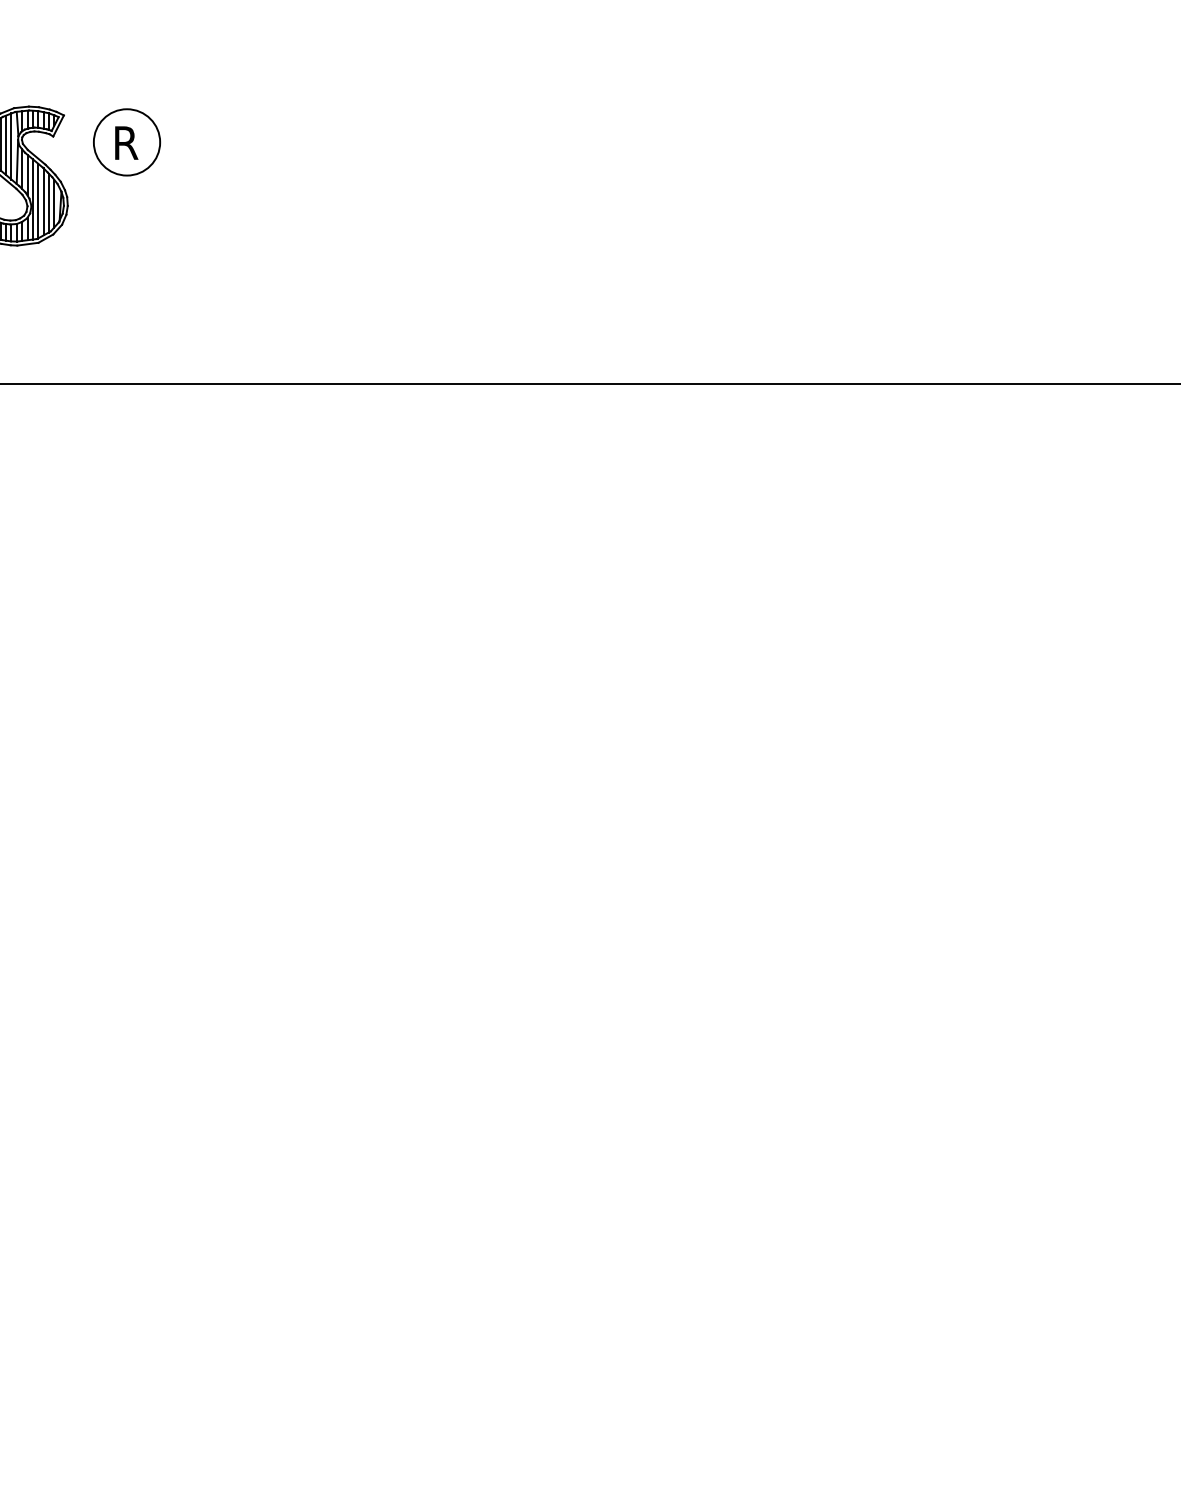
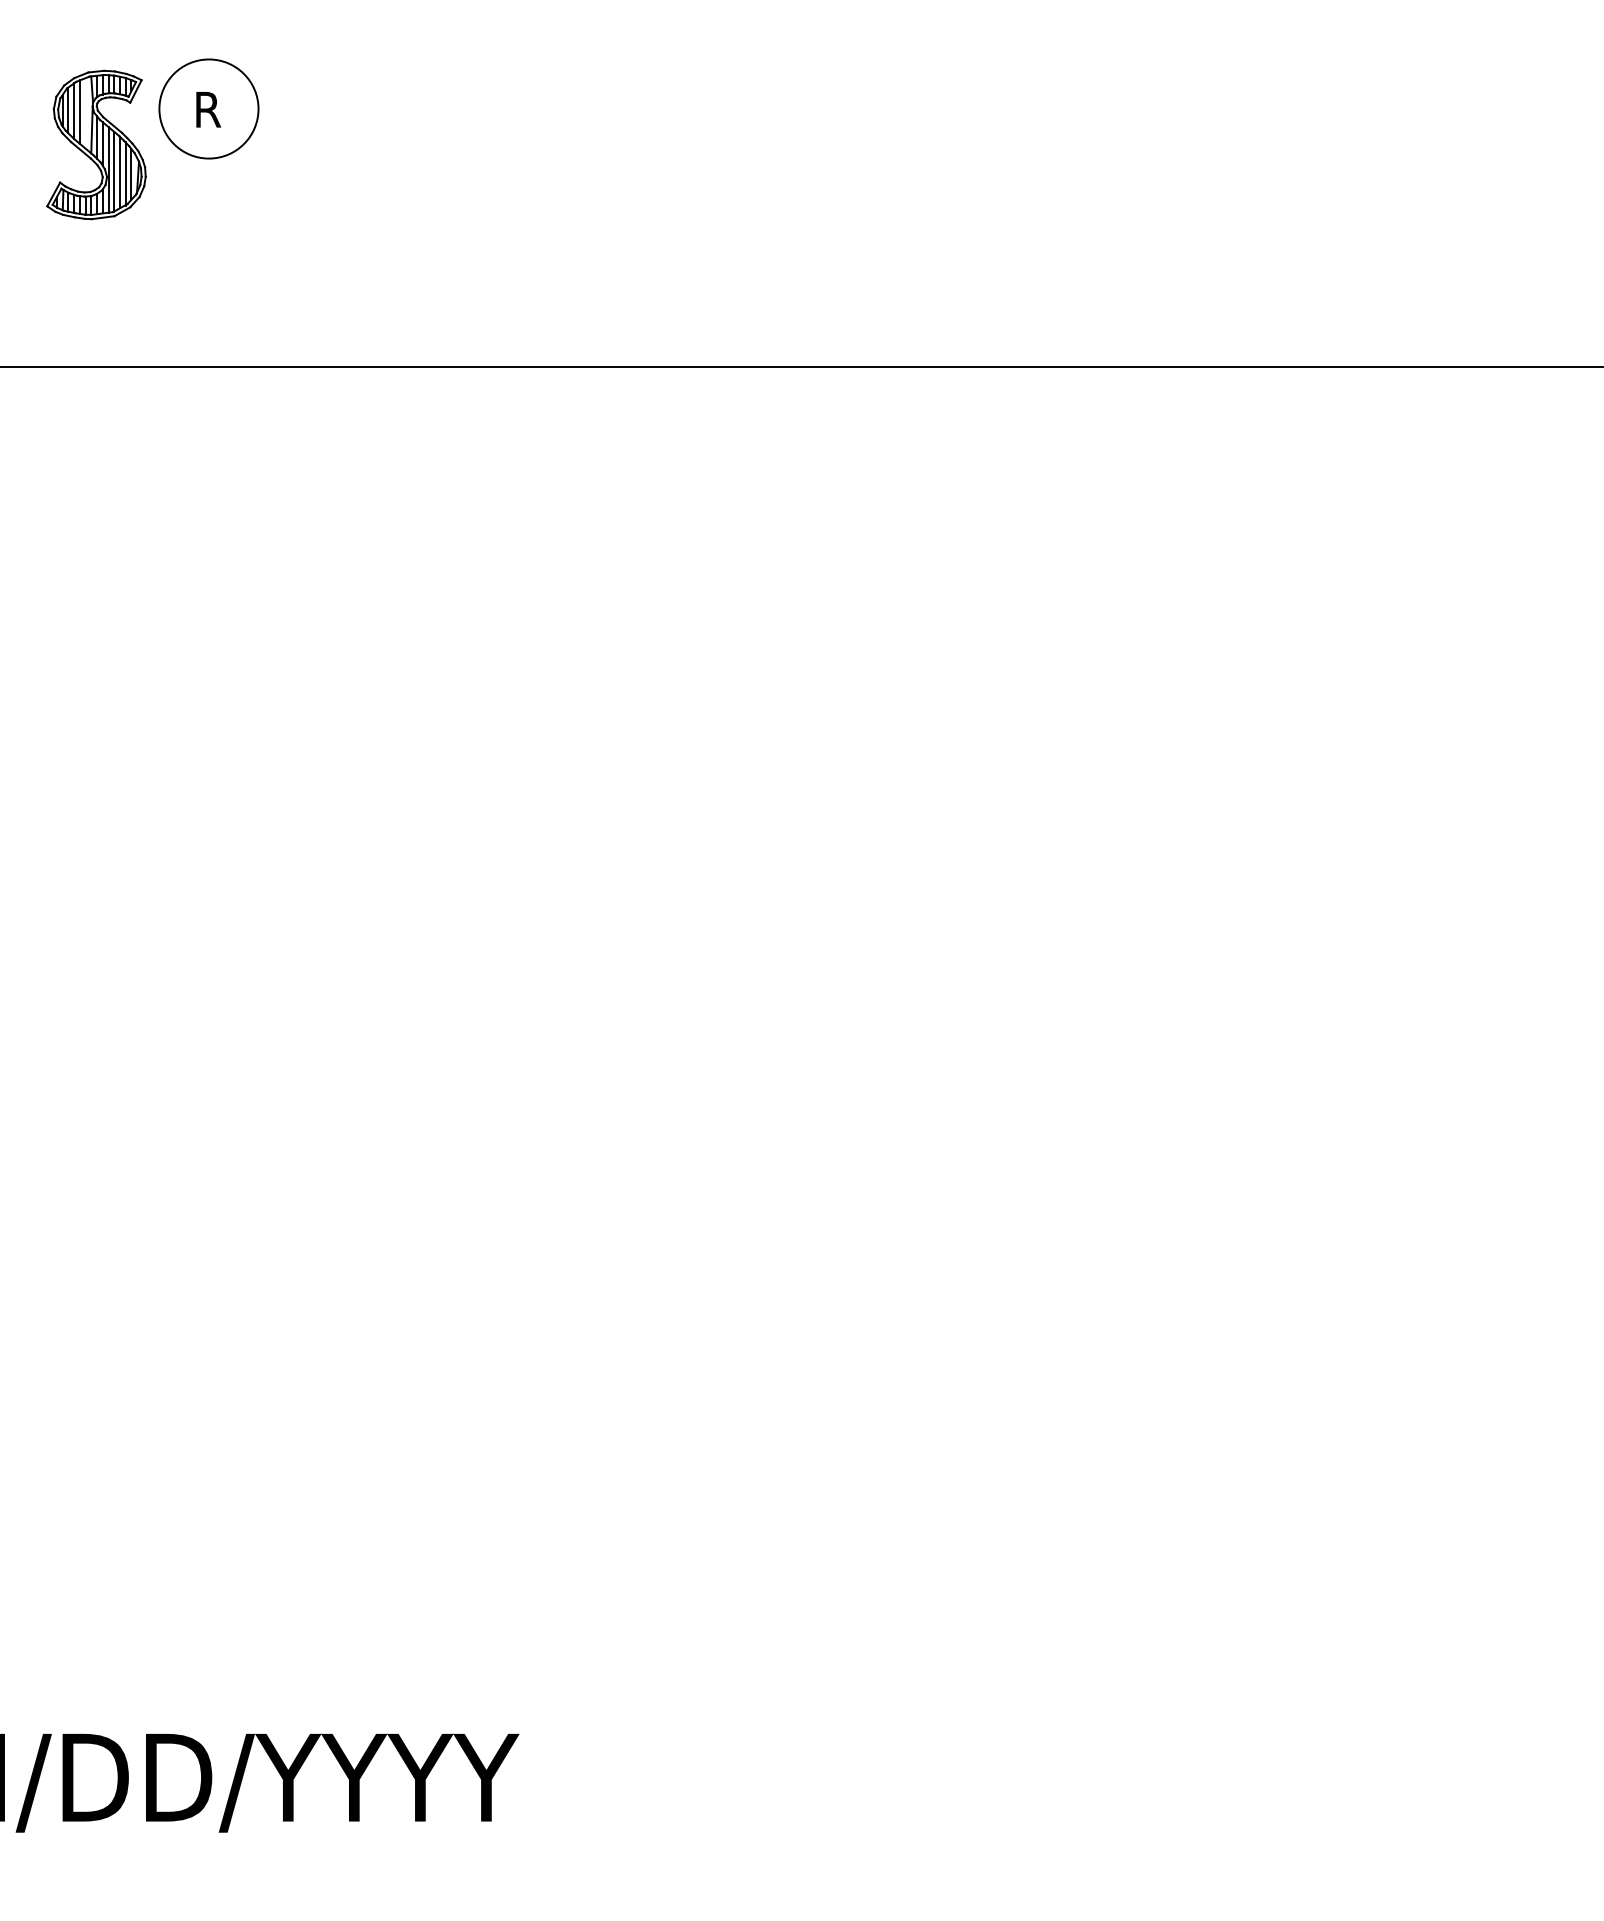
circle: (126, 141) -> (208, 108), size x1.4
line: (11, 146) -> (85, 113), removed

